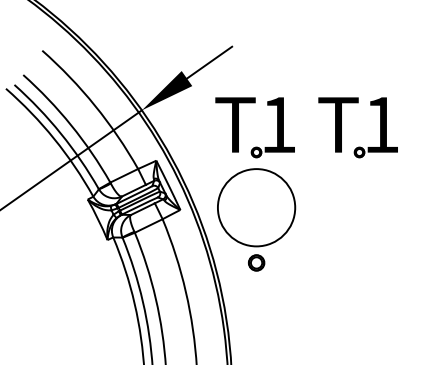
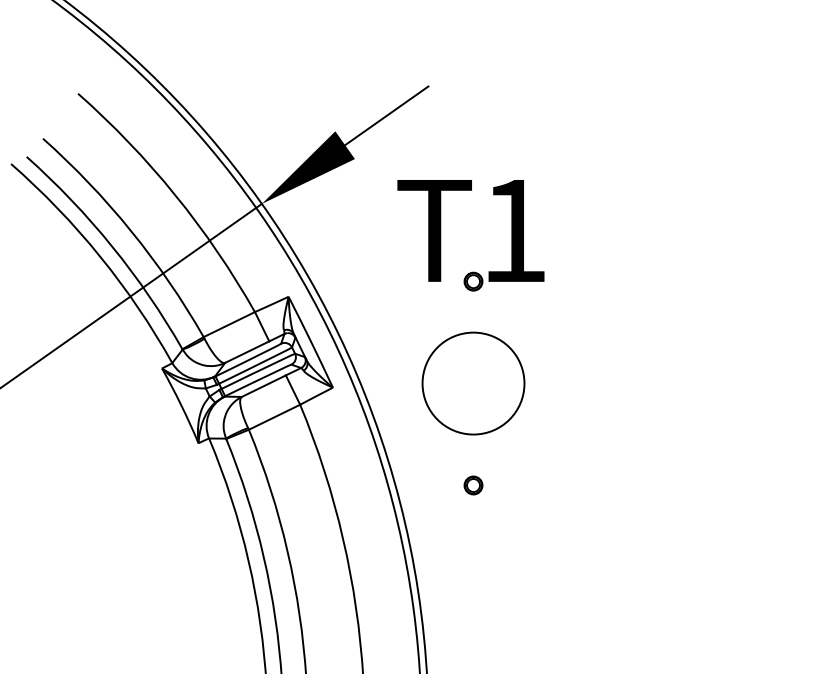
part: (341, 127) -> (630, 235), removed
circle: (256, 207) -> (473, 383), size x0.71
part: (256, 262) -> (473, 484), size x0.62

